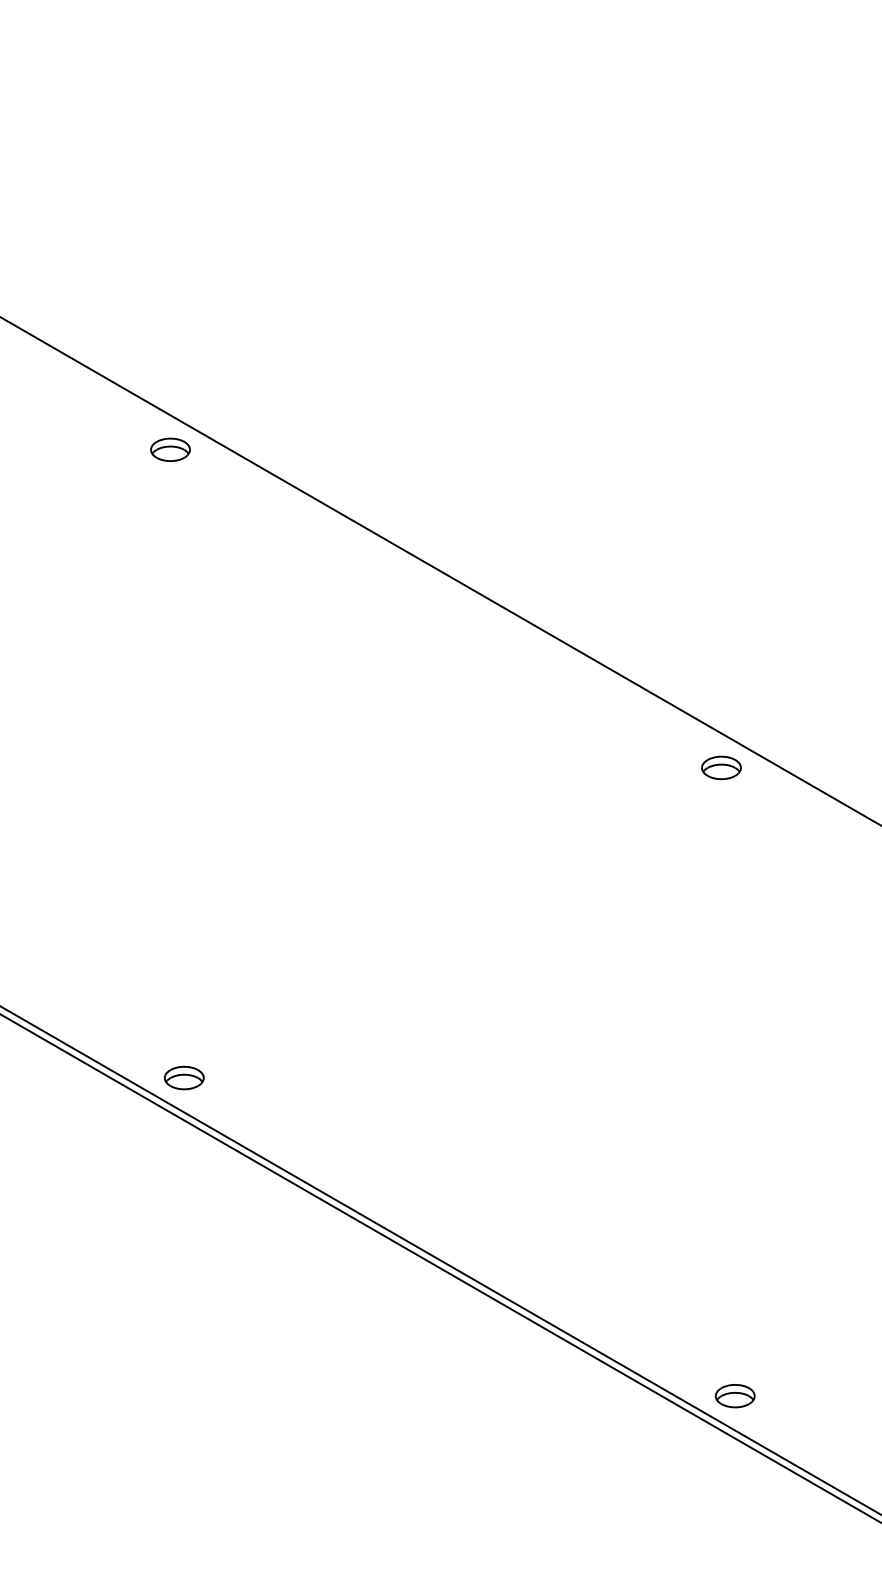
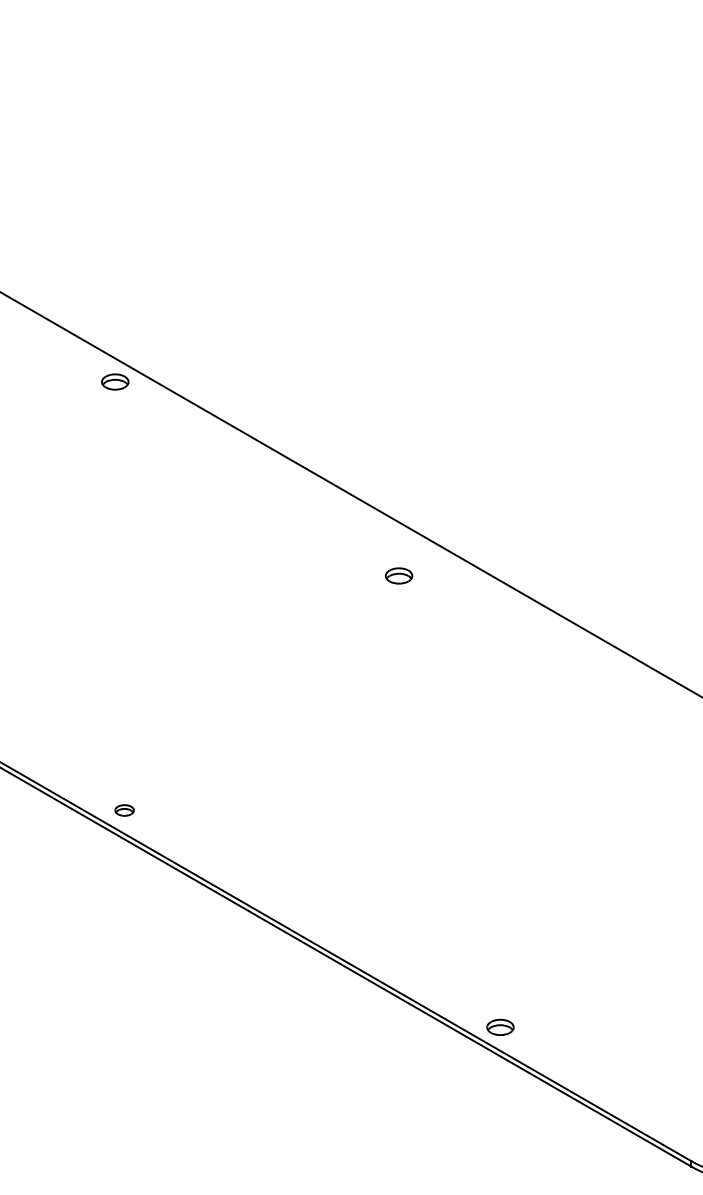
part: (720, 767) -> (398, 575), moved
part: (184, 1078) -> (124, 810), size x0.7

